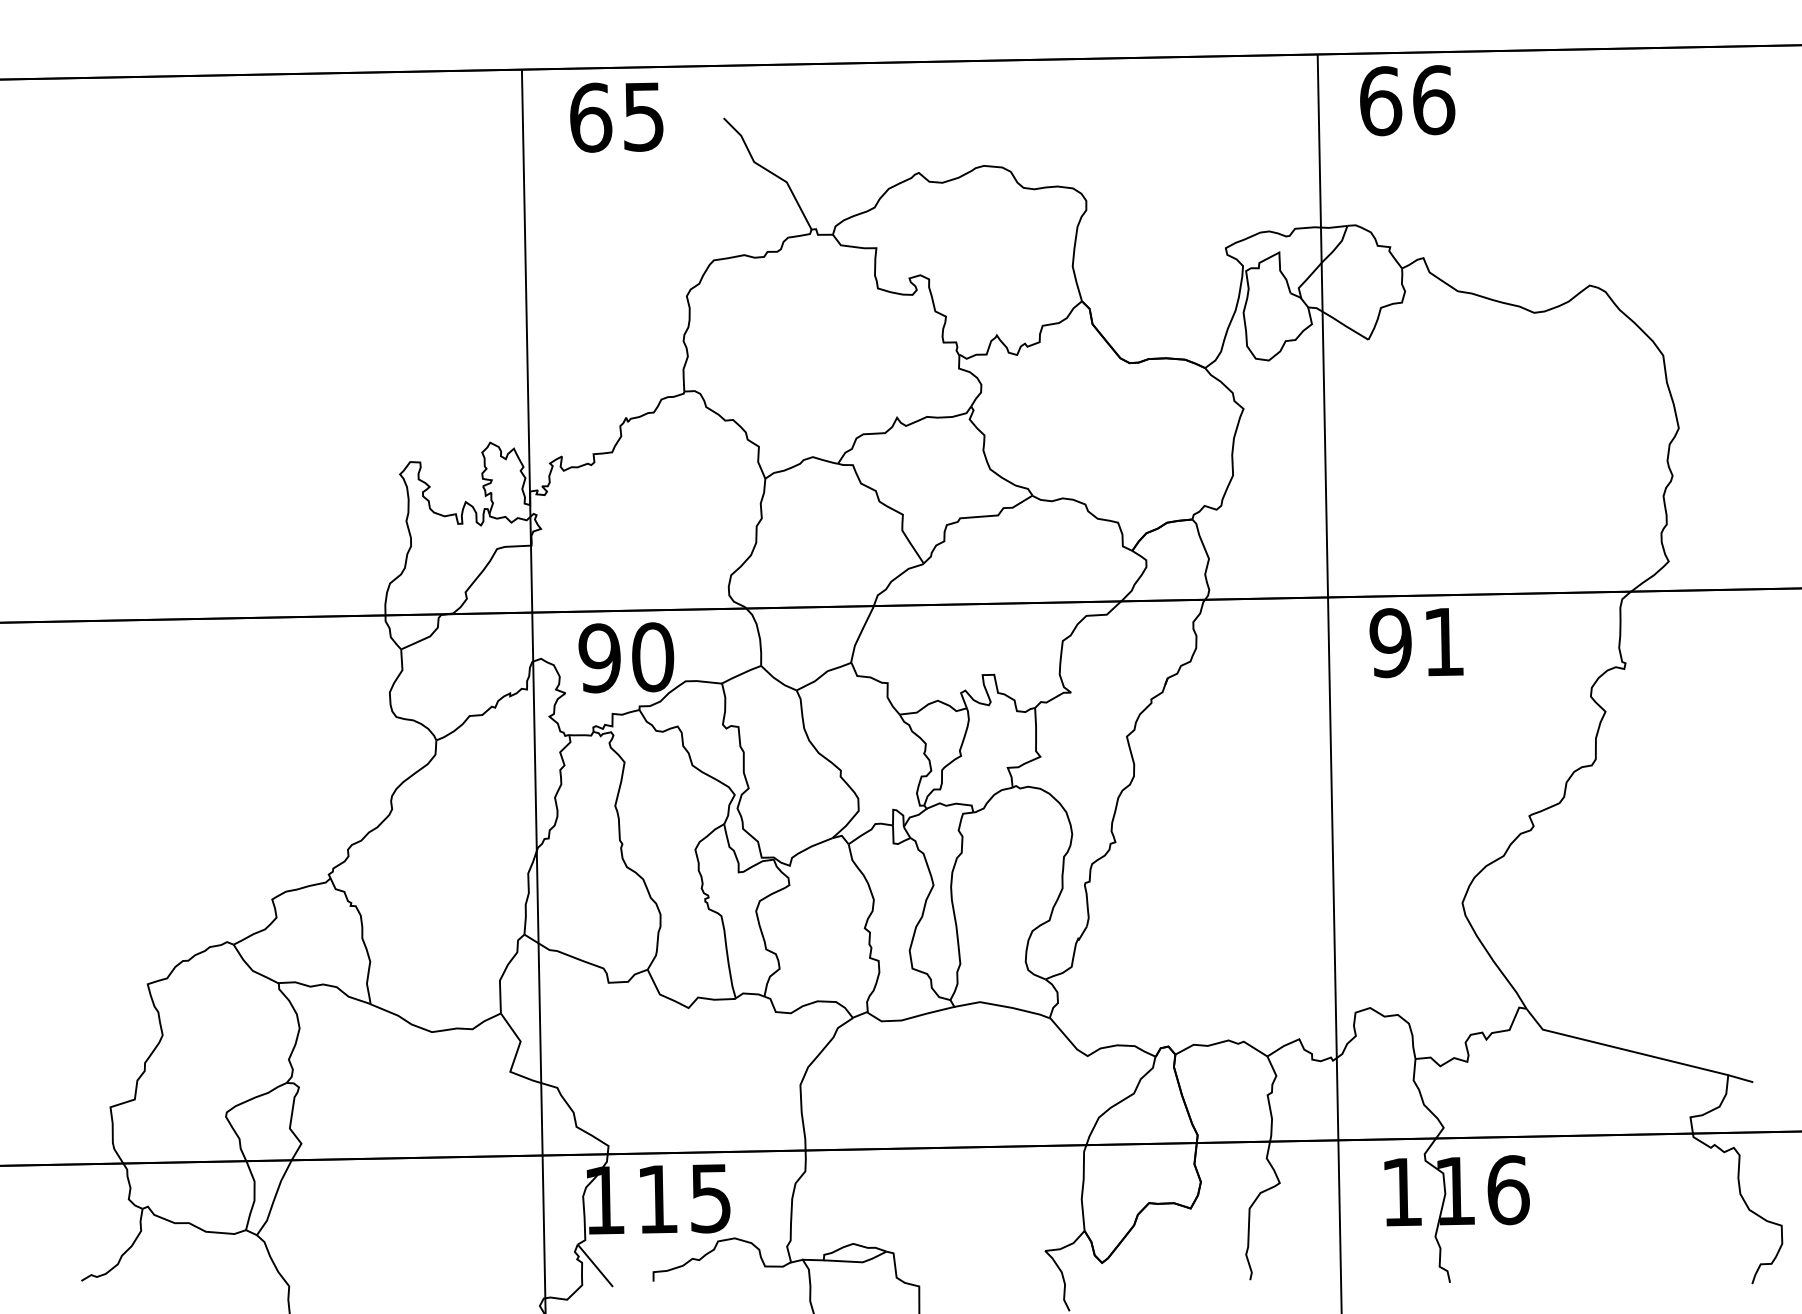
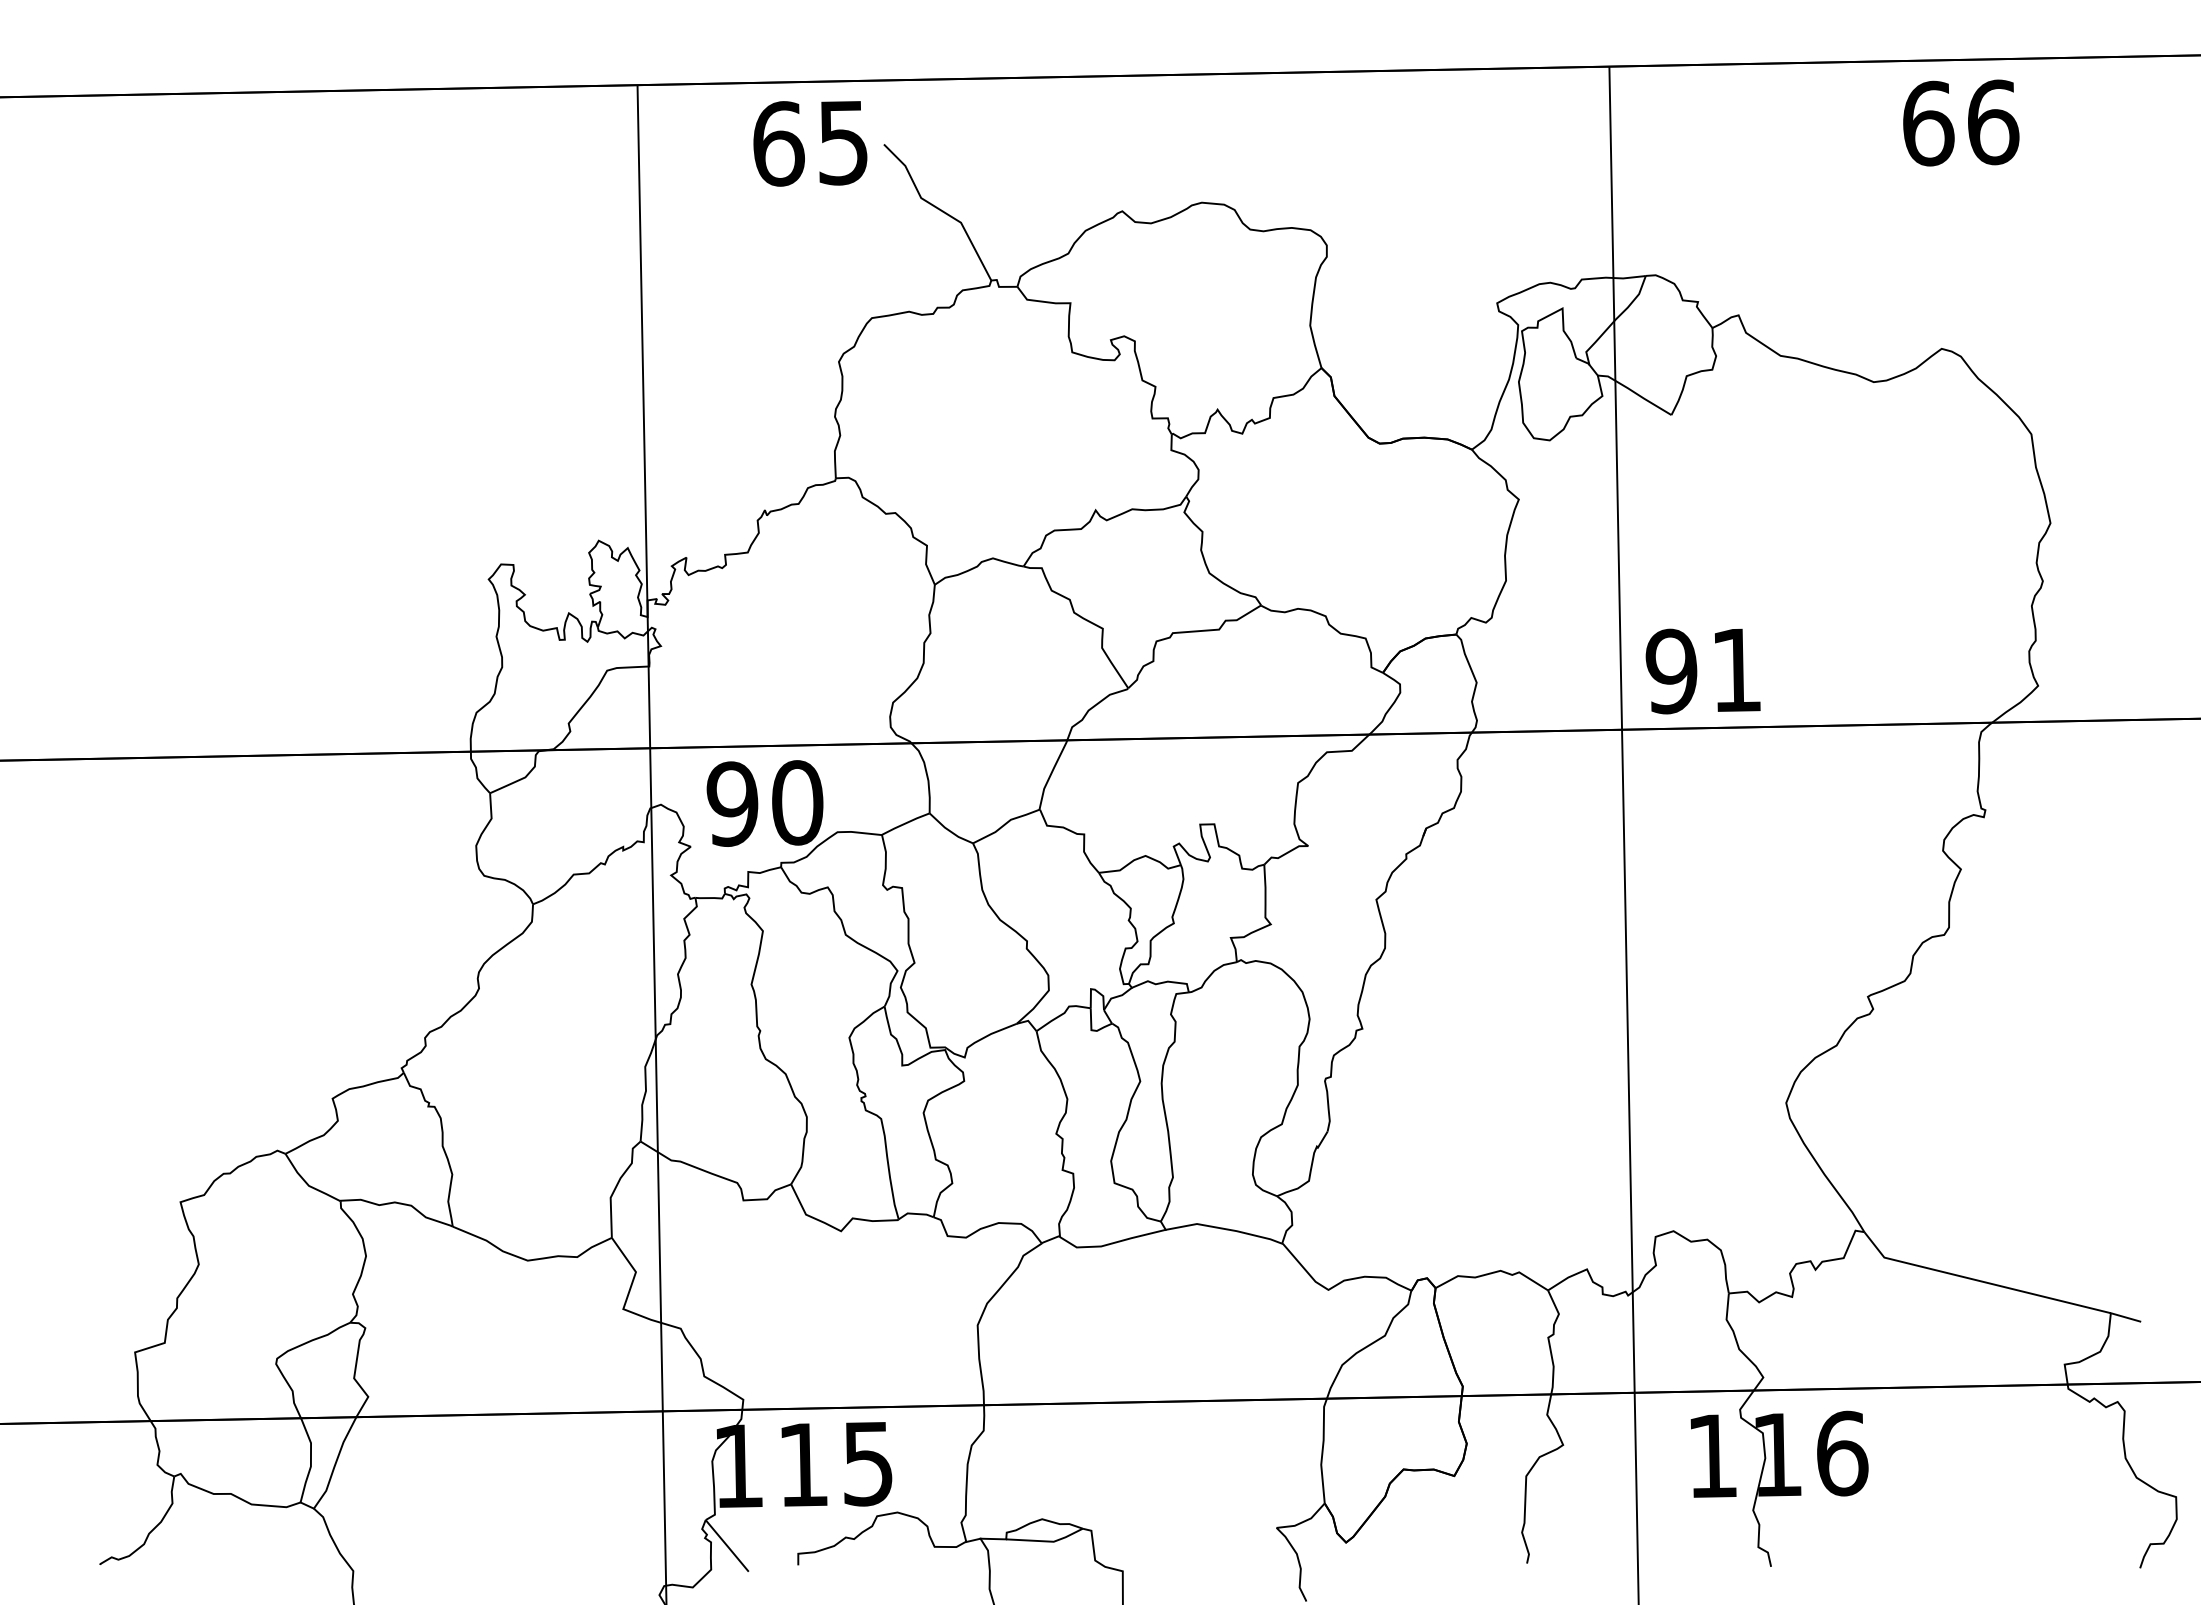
text: (1407, 100) -> (1961, 122), moved
text: (616, 117) -> (810, 143), moved
text: (1416, 643) -> (1702, 671), moved

